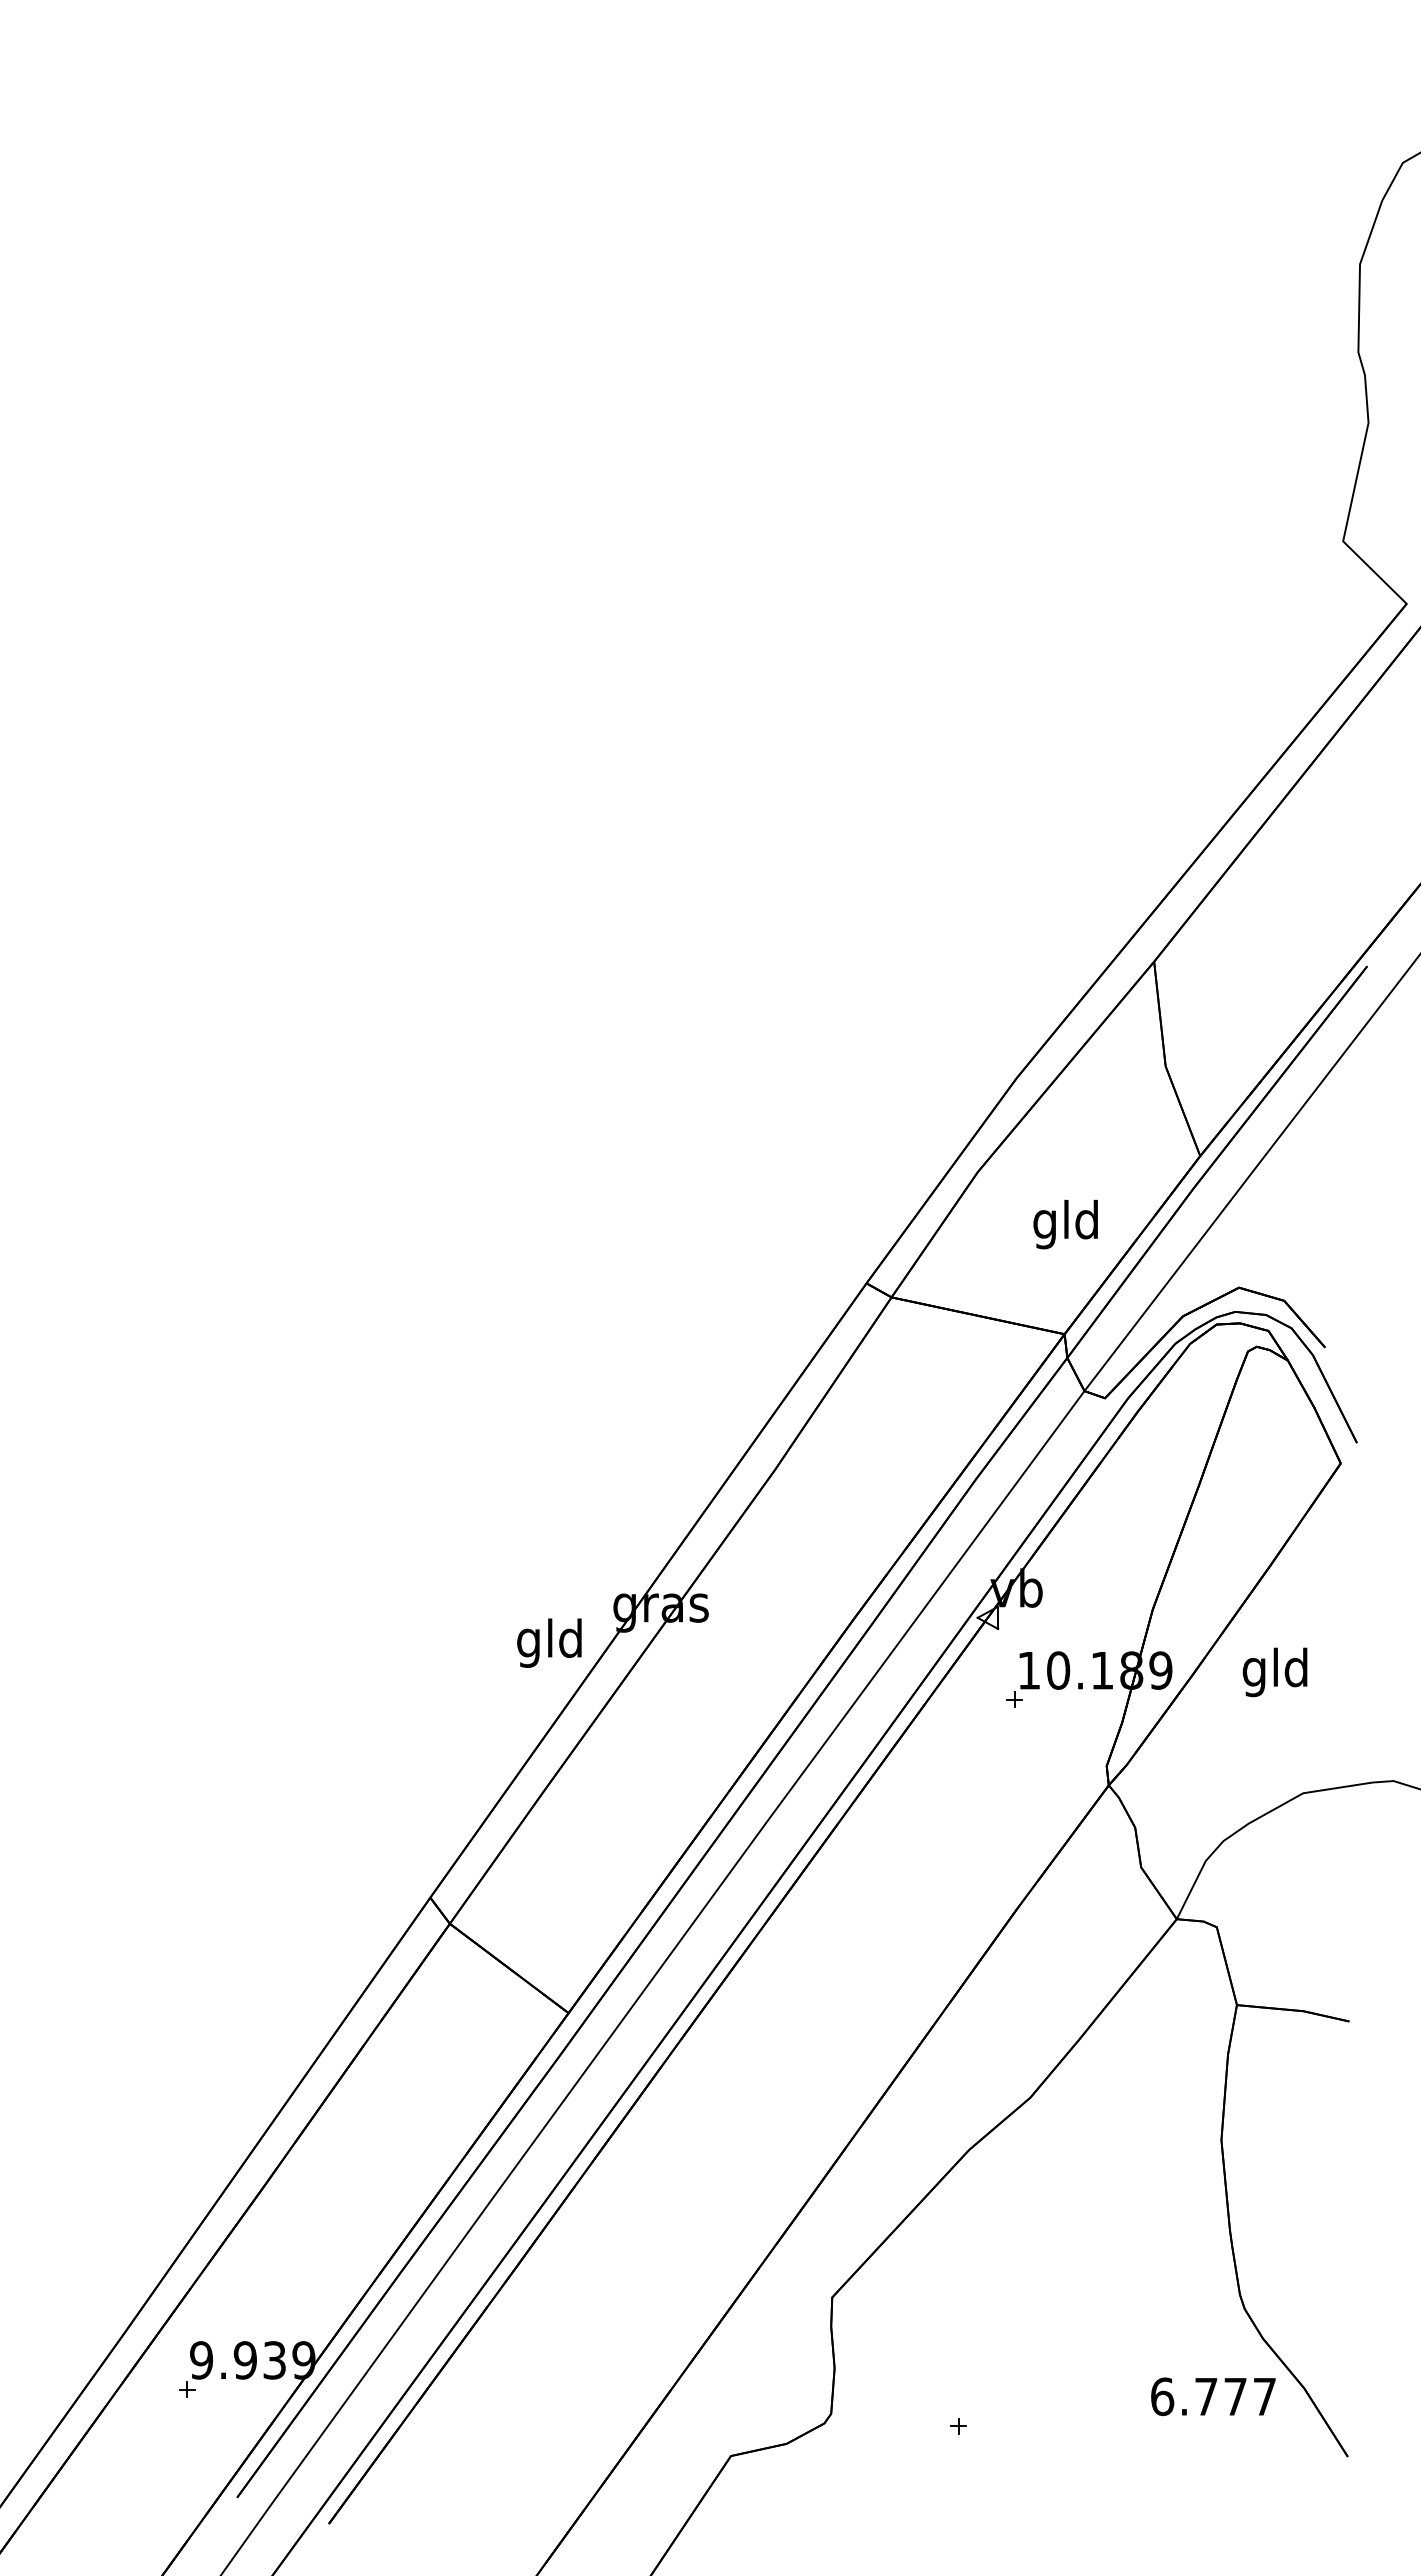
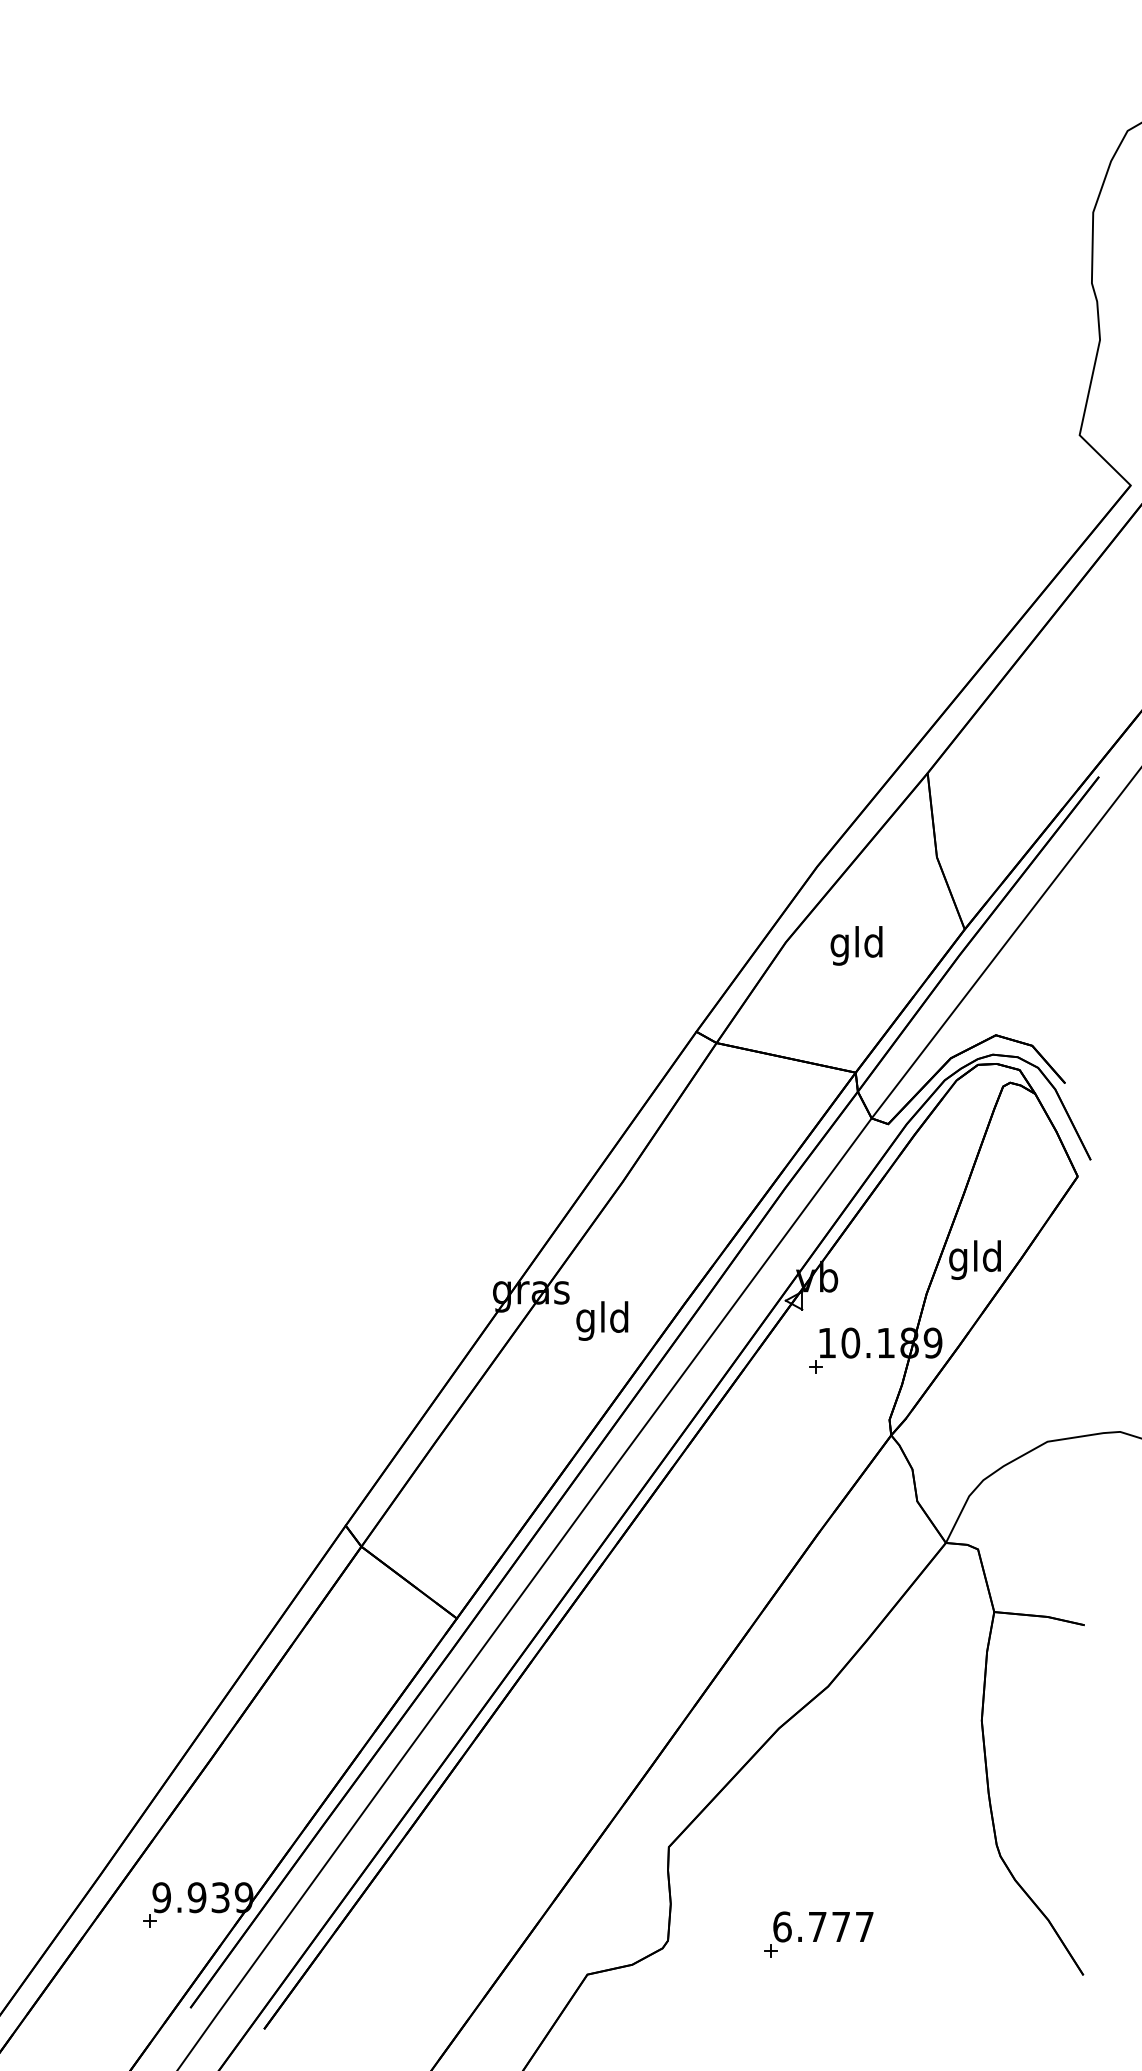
text: (1065, 1224) -> (856, 945), moved
text: (549, 1642) -> (602, 1320), moved
text: (1274, 1672) -> (974, 1260), moved
text: (1213, 2396) -> (823, 1926), moved

